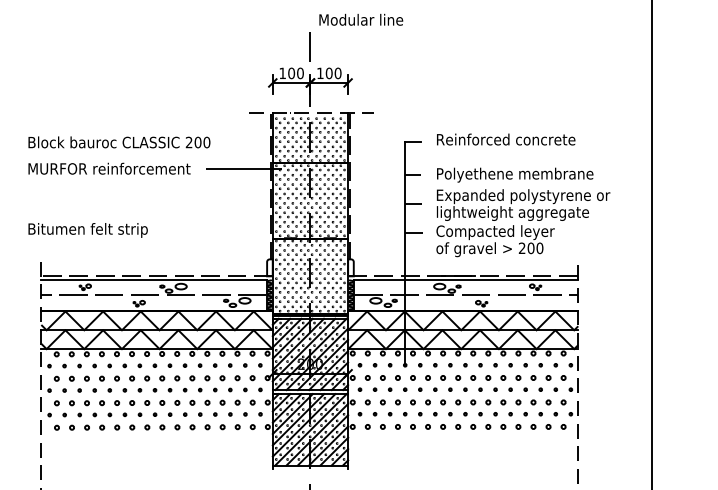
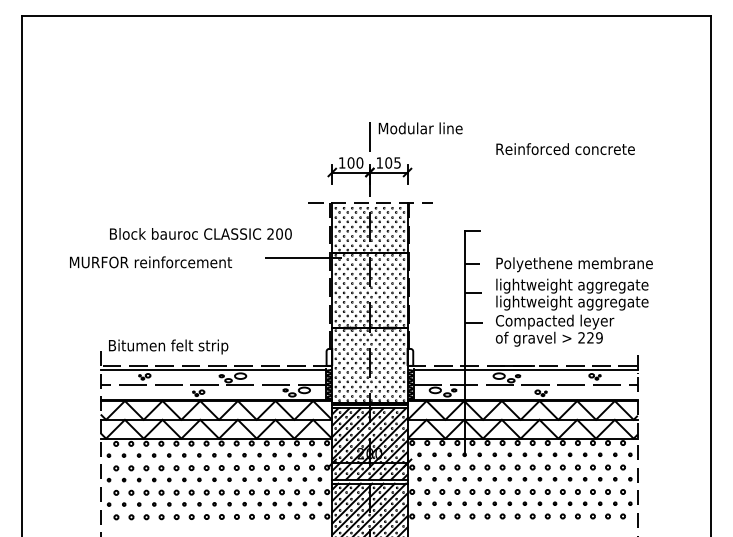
text: (361, 19) -> (420, 128), moved
text: (338, 72) -> (397, 162), 100 -> 105
text: (506, 138) -> (565, 148), moved
text: (119, 141) -> (200, 233), moved
text: (110, 168) -> (151, 262), moved
text: (523, 195) -> (582, 285), Expanded polystyrene or -> lightweight aggregate
text: (88, 229) -> (168, 346), moved
text: (535, 247) -> (594, 337), 200 -> 229

